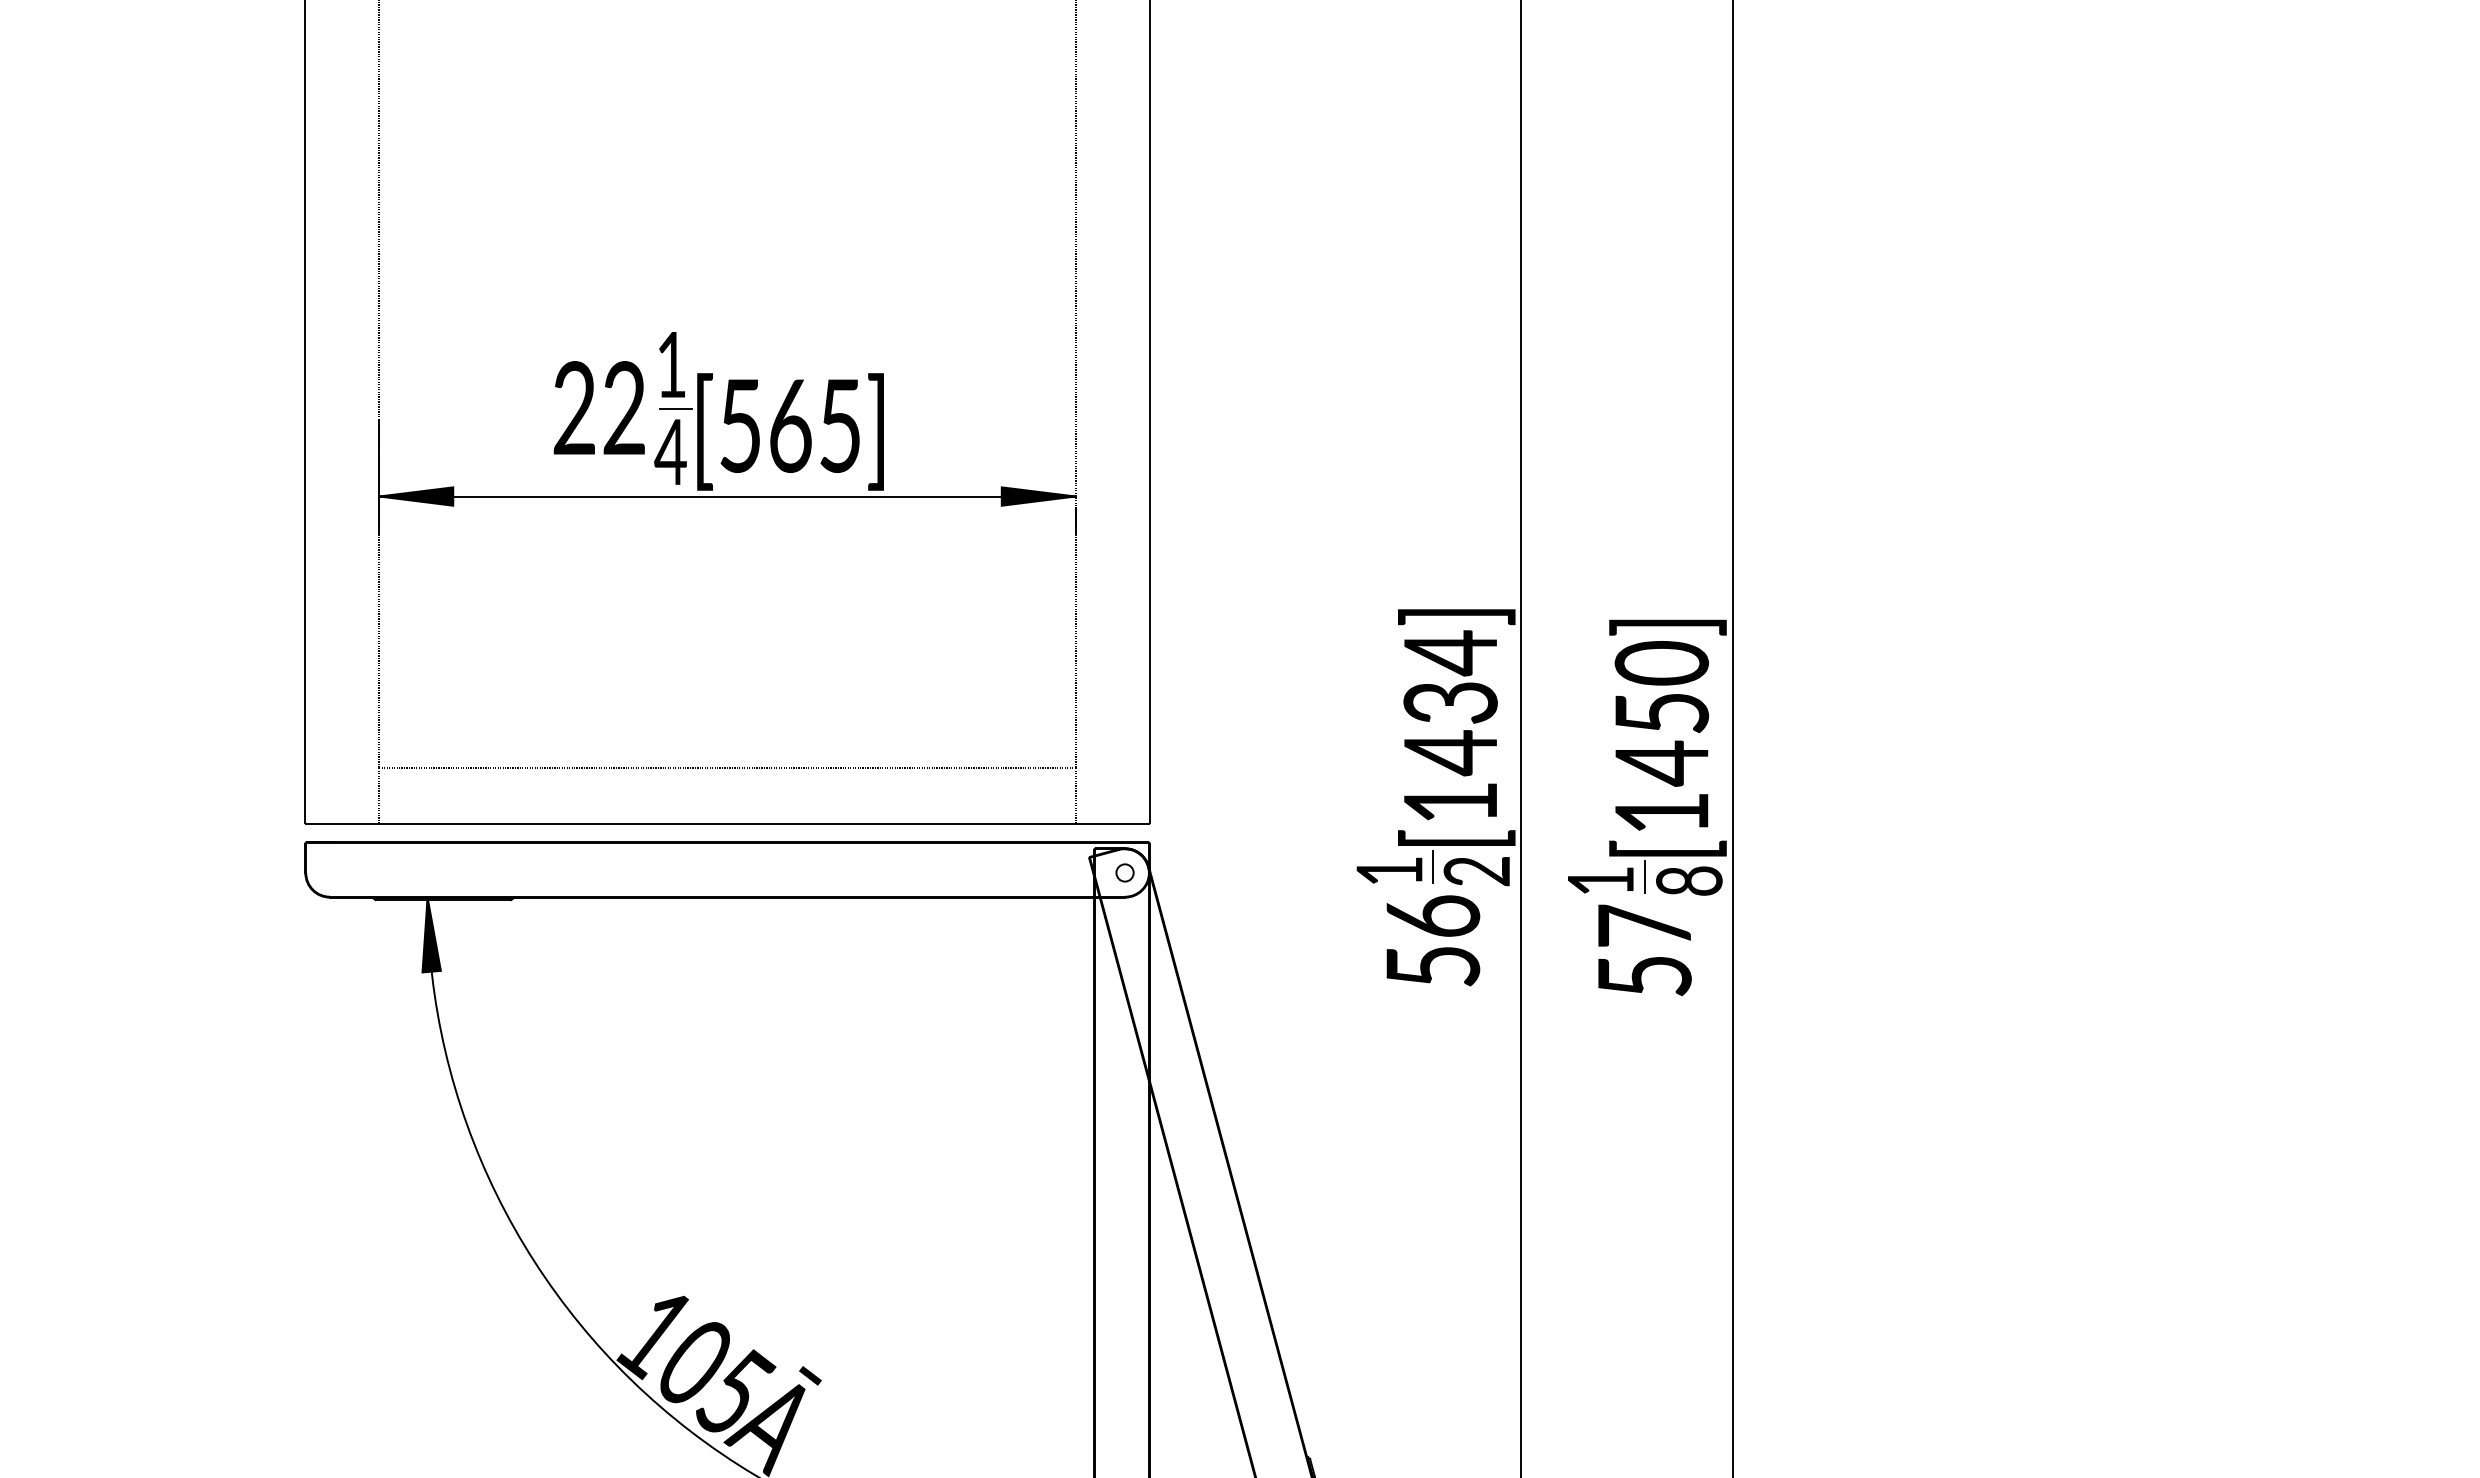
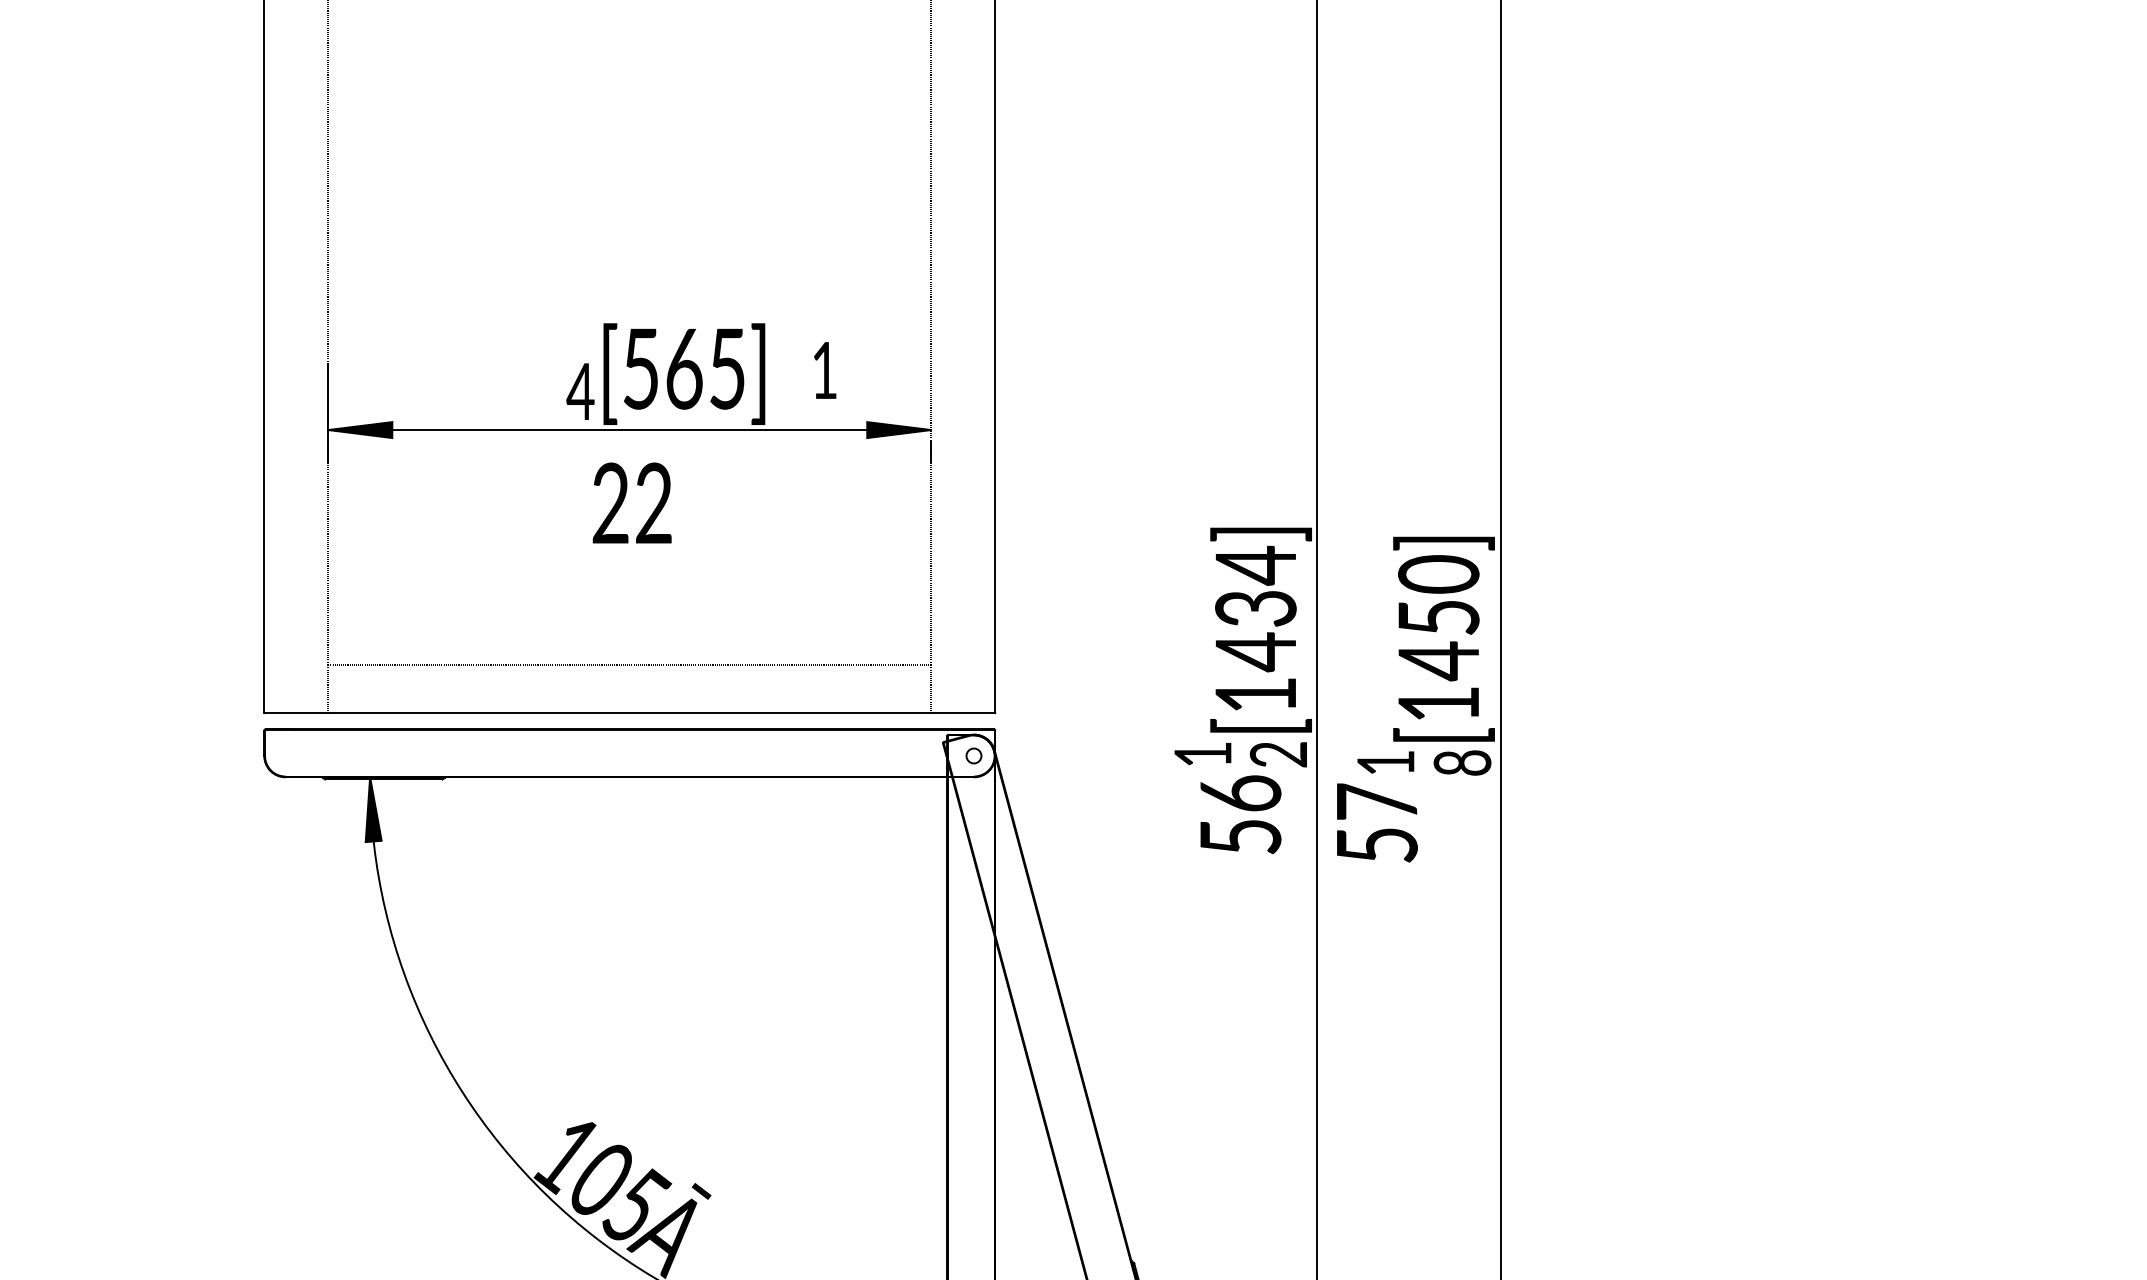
text: (671, 364) -> (824, 370), moved
text: (598, 407) -> (631, 502), moved
line: (675, 408) -> (584, 353), removed
line: (1433, 866) -> (1241, 750), removed
line: (1644, 876) -> (1423, 759), removed
text: (1644, 950) -> (1376, 823), moved

